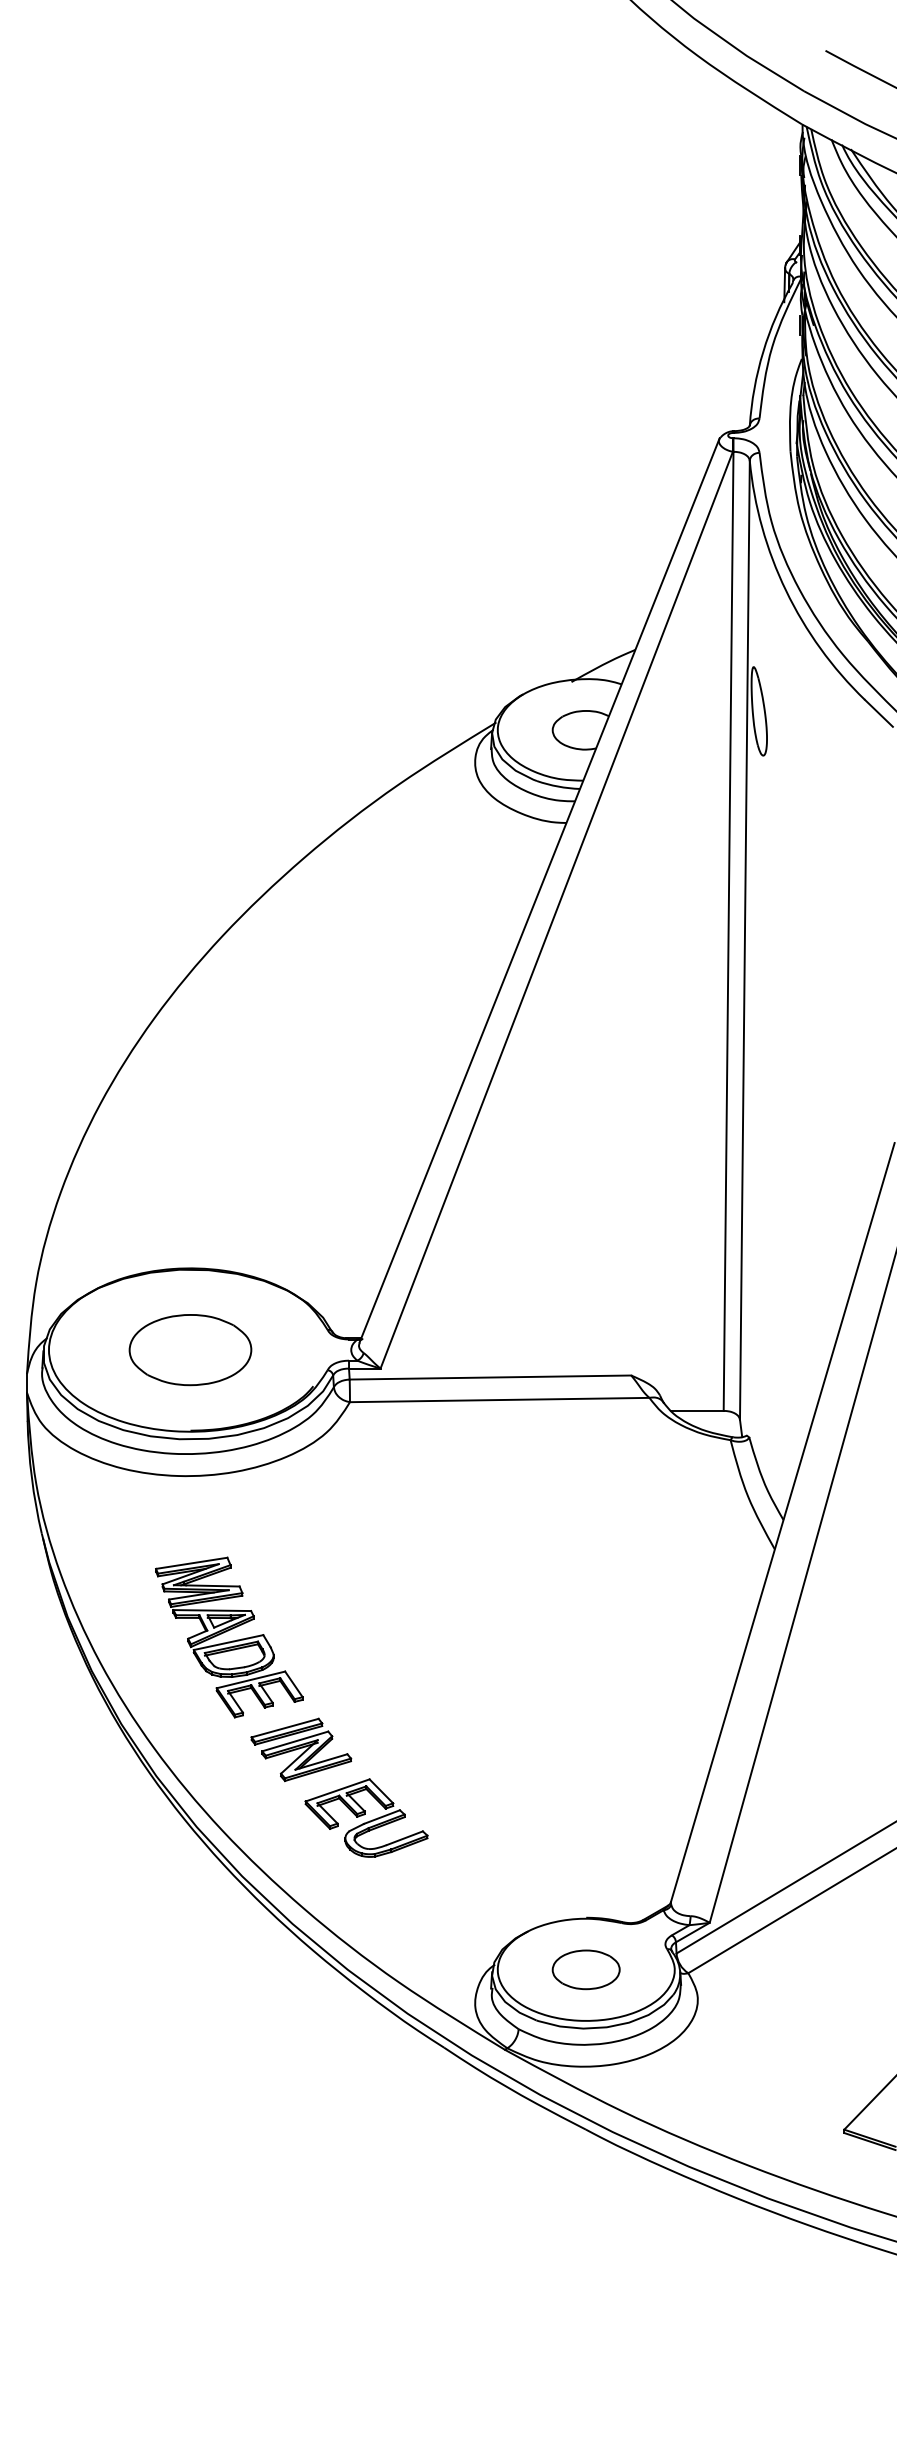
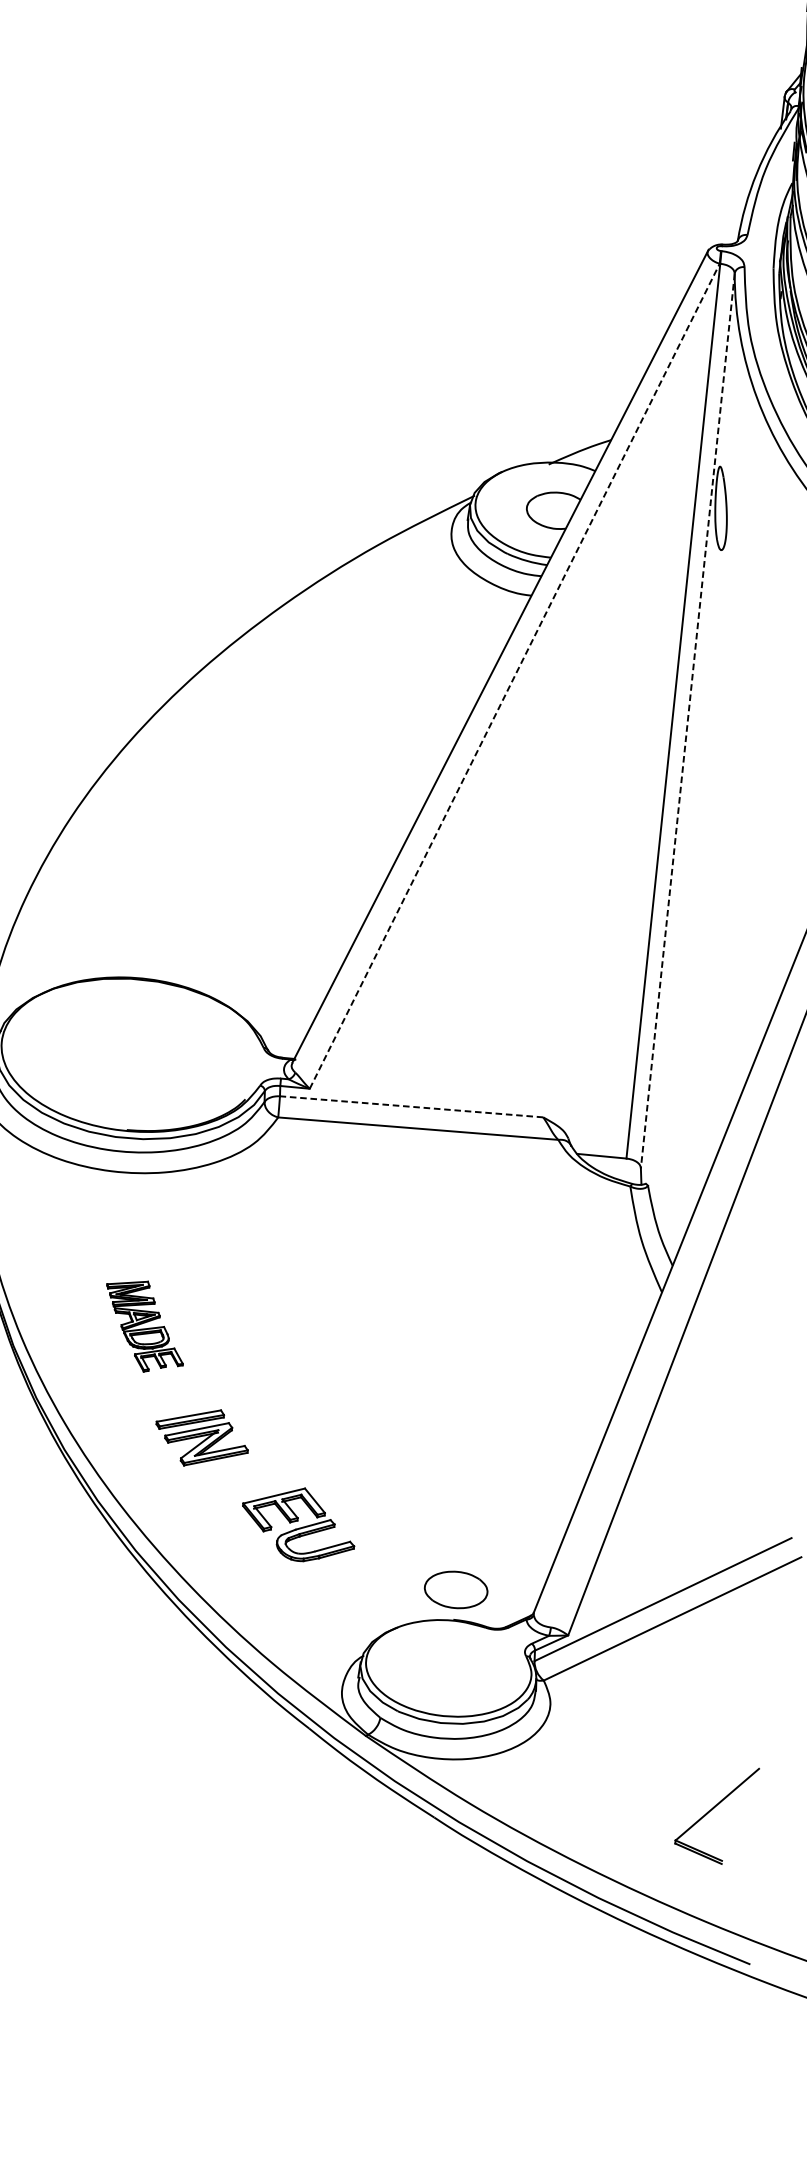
line: (556, 909) -> (514, 675), solid -> dashed
line: (744, 940) -> (687, 721), solid -> dashed
part: (190, 1350) -> (133, 1055), removed
line: (490, 1377) -> (411, 1106), solid -> dashed
part: (229, 1637) -> (144, 1326), size x0.6
part: (366, 1817) -> (298, 1523), moved
part: (585, 1969) -> (455, 1589), moved

